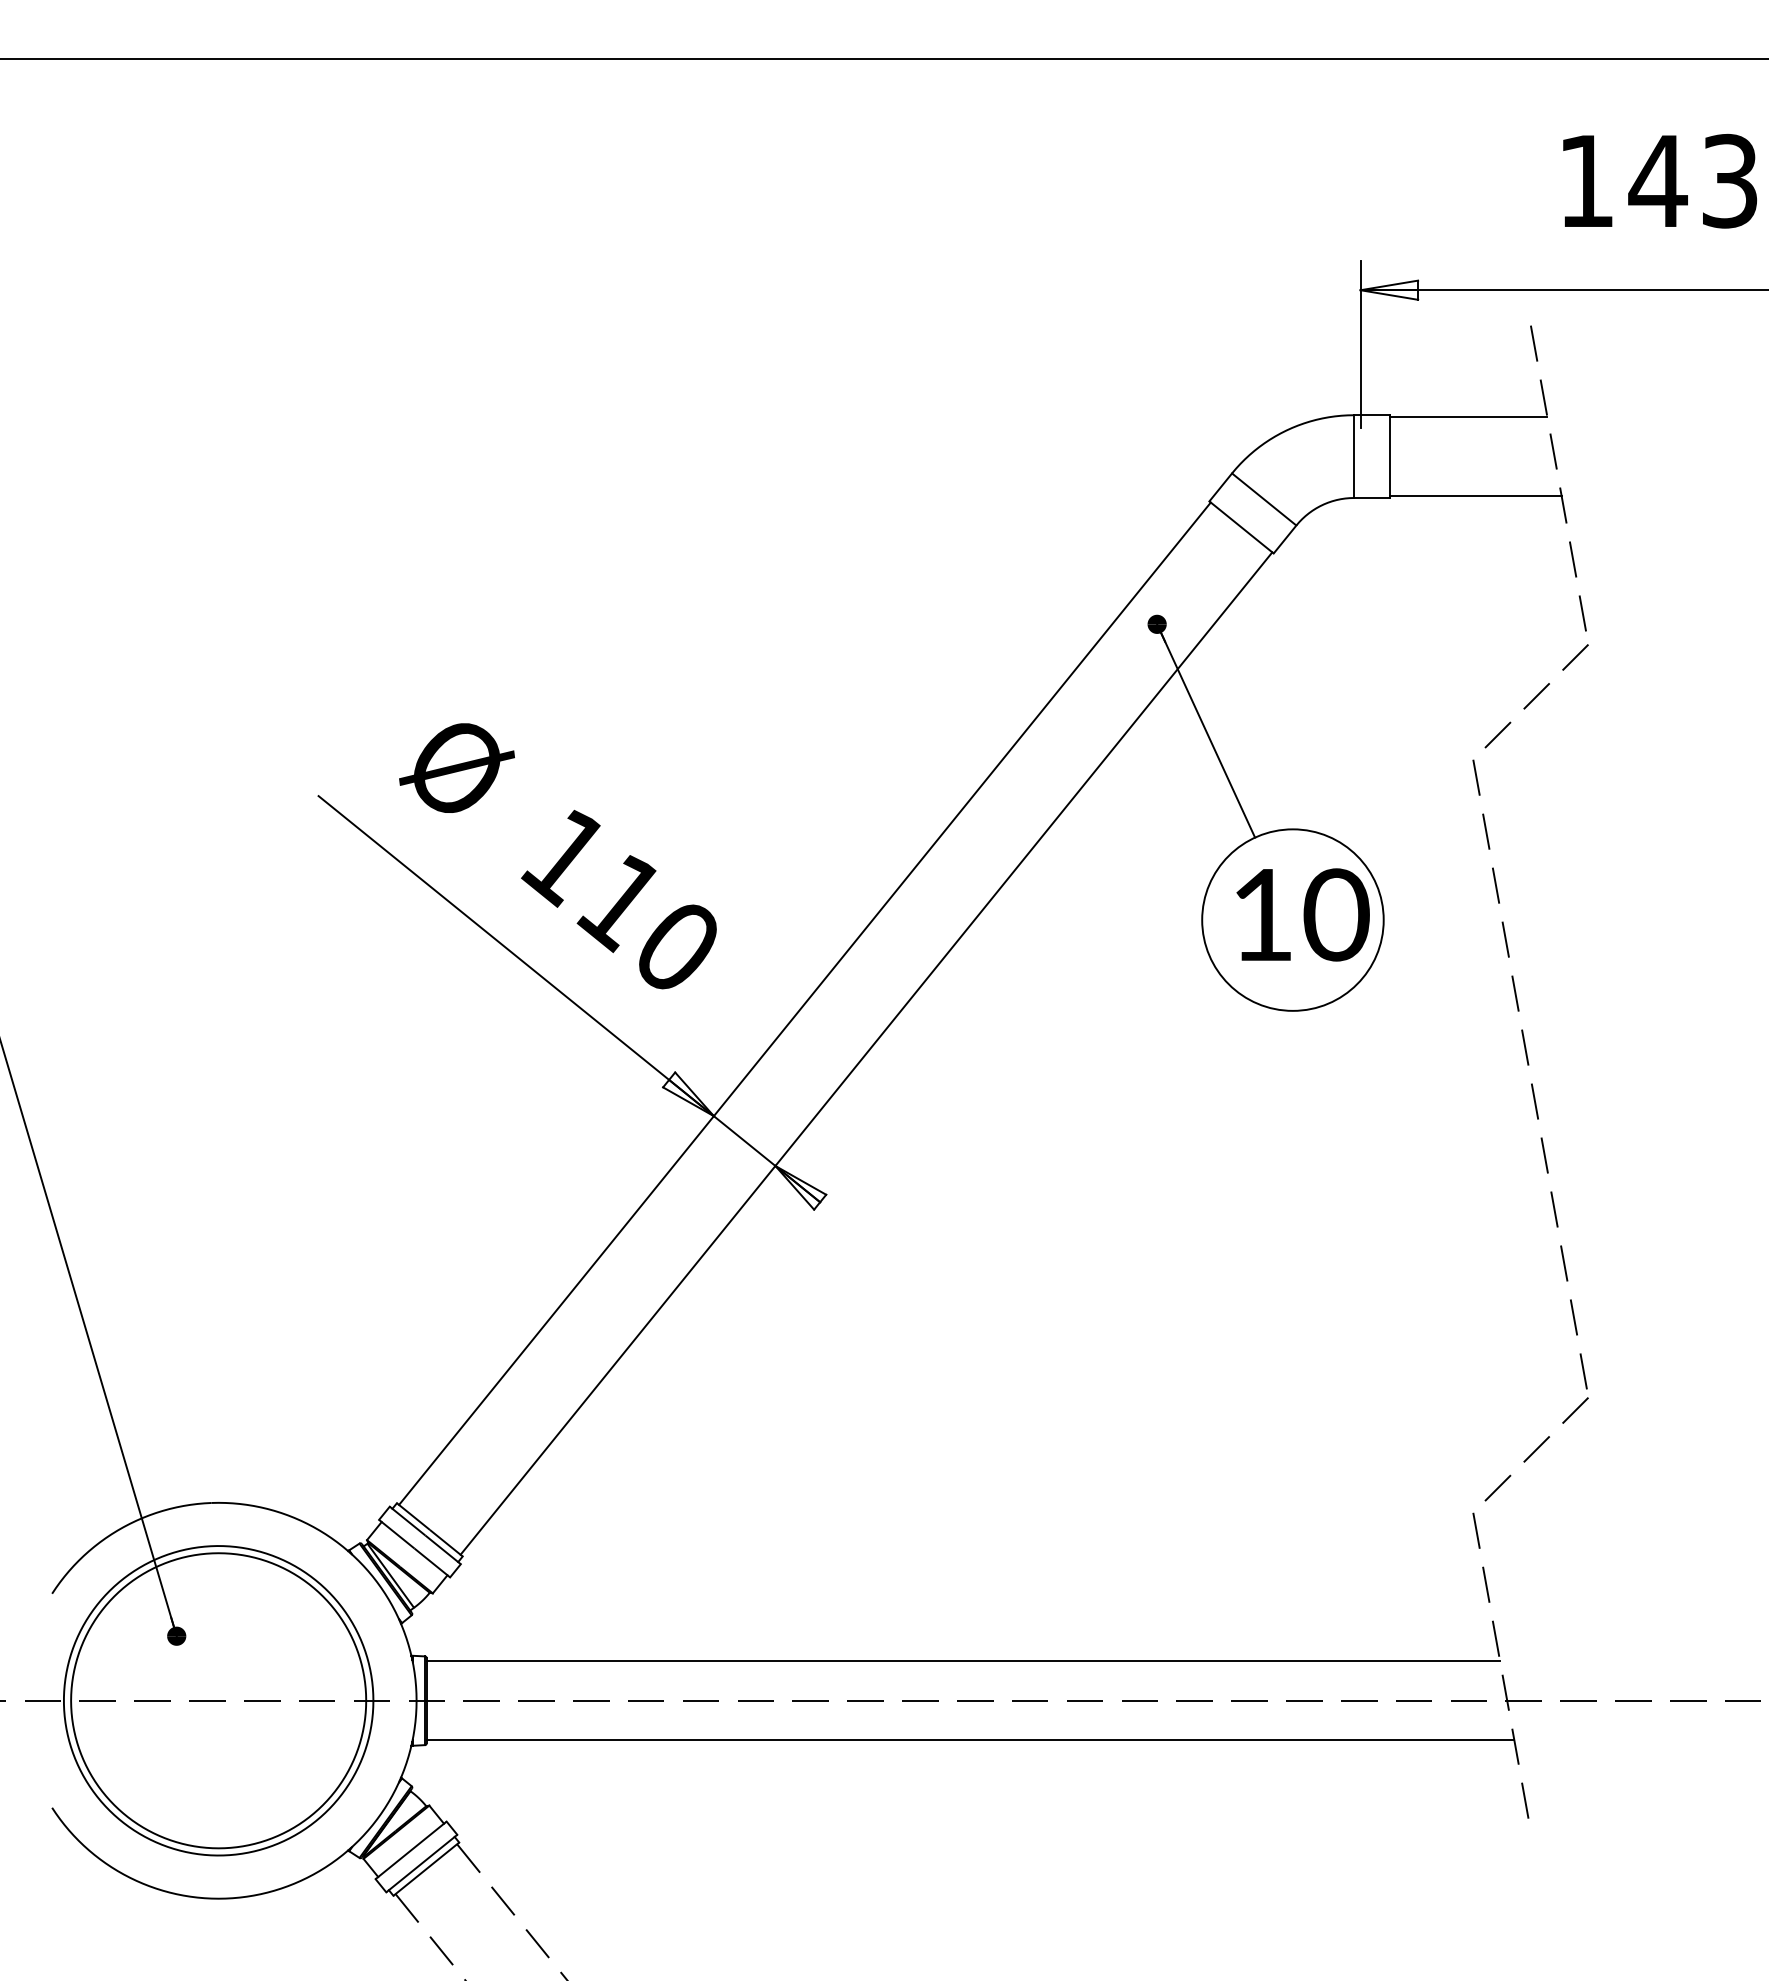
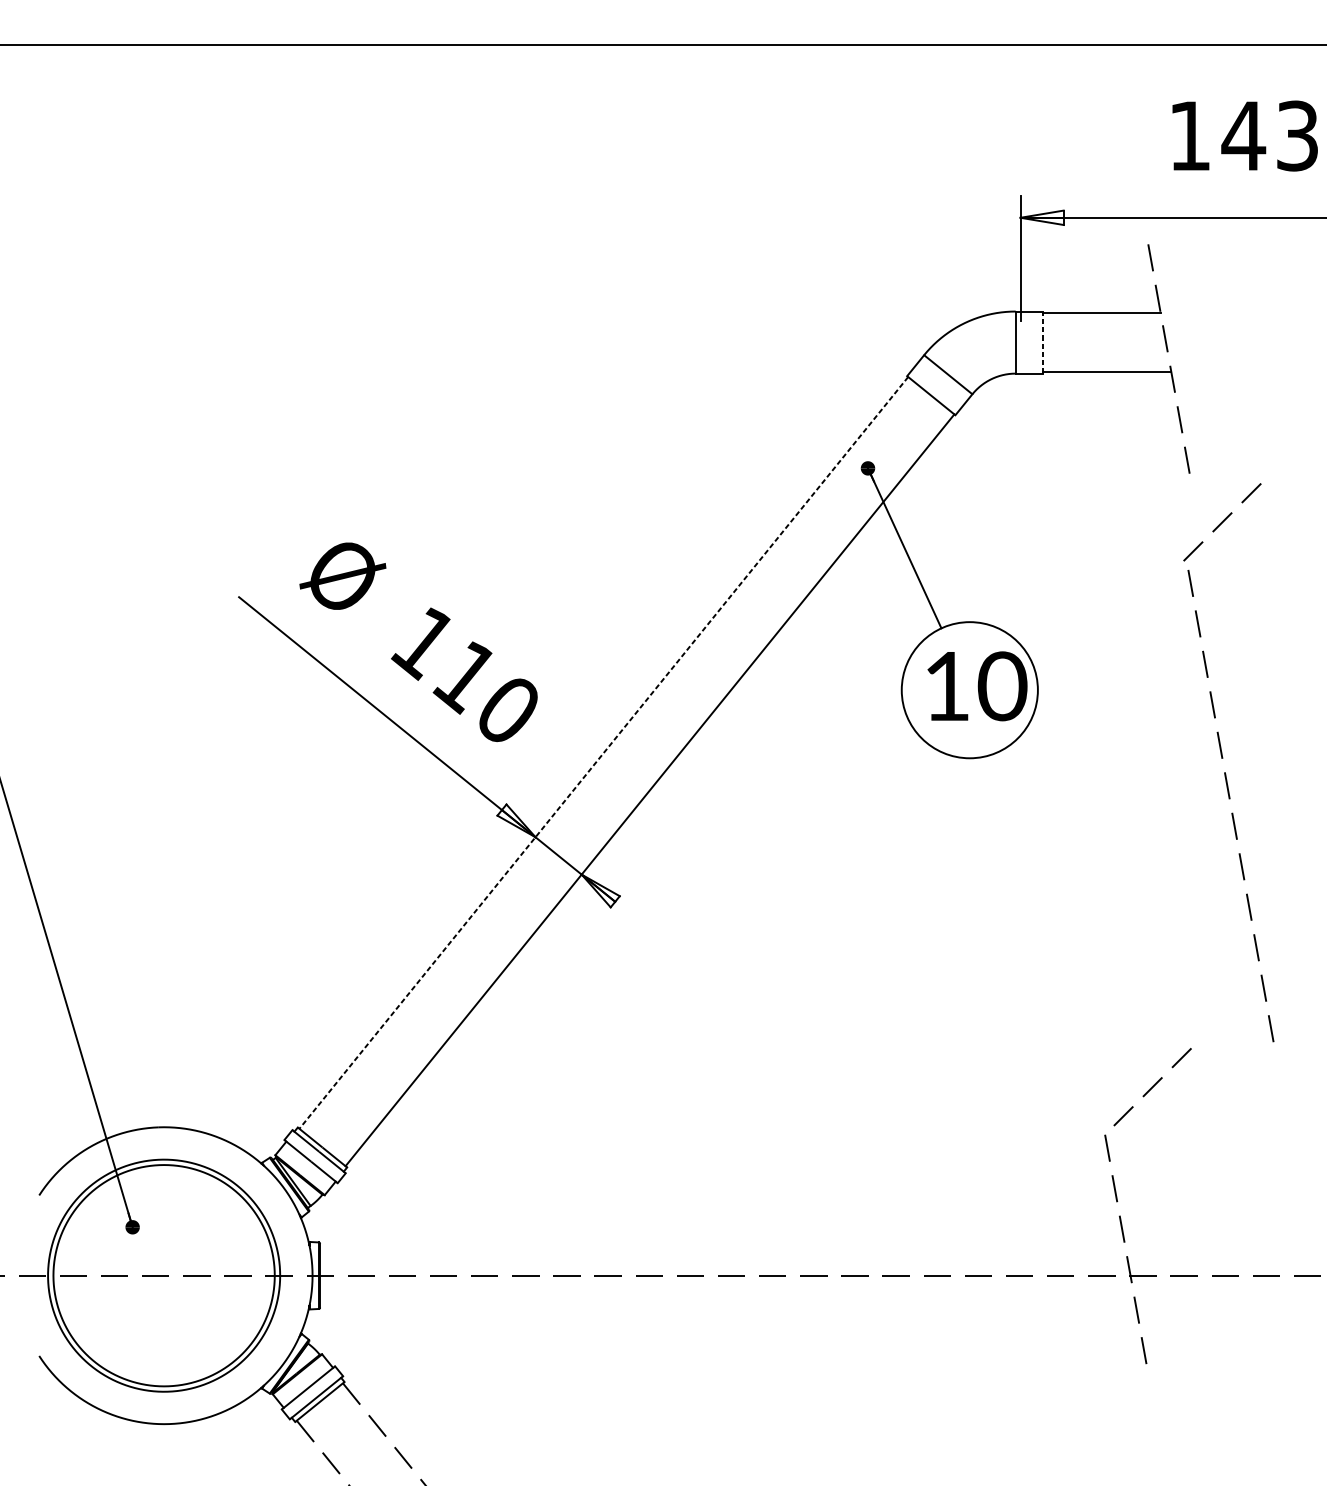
line: (1390, 456) -> (1043, 342), solid -> dashed
line: (1536, 696) -> (1222, 522), moved
line: (804, 1003) -> (603, 752), solid -> dashed
line: (1529, 1065) -> (1230, 799), moved
line: (963, 1661) -> (722, 1246), removed
line: (970, 1740) -> (728, 1305), removed

